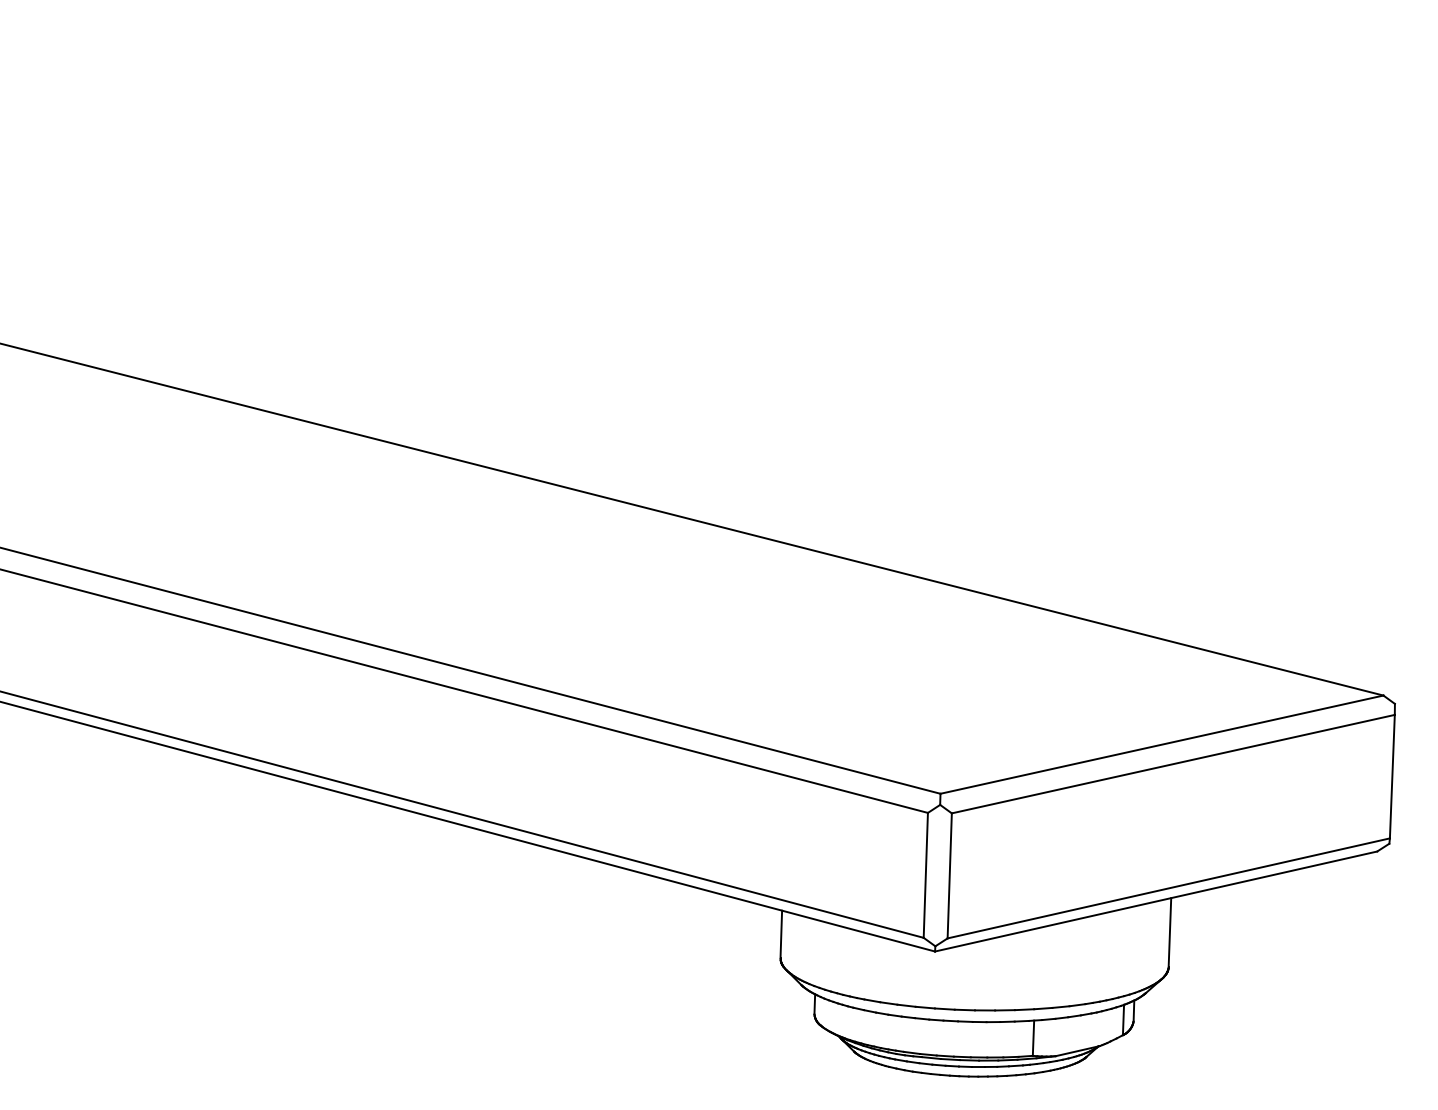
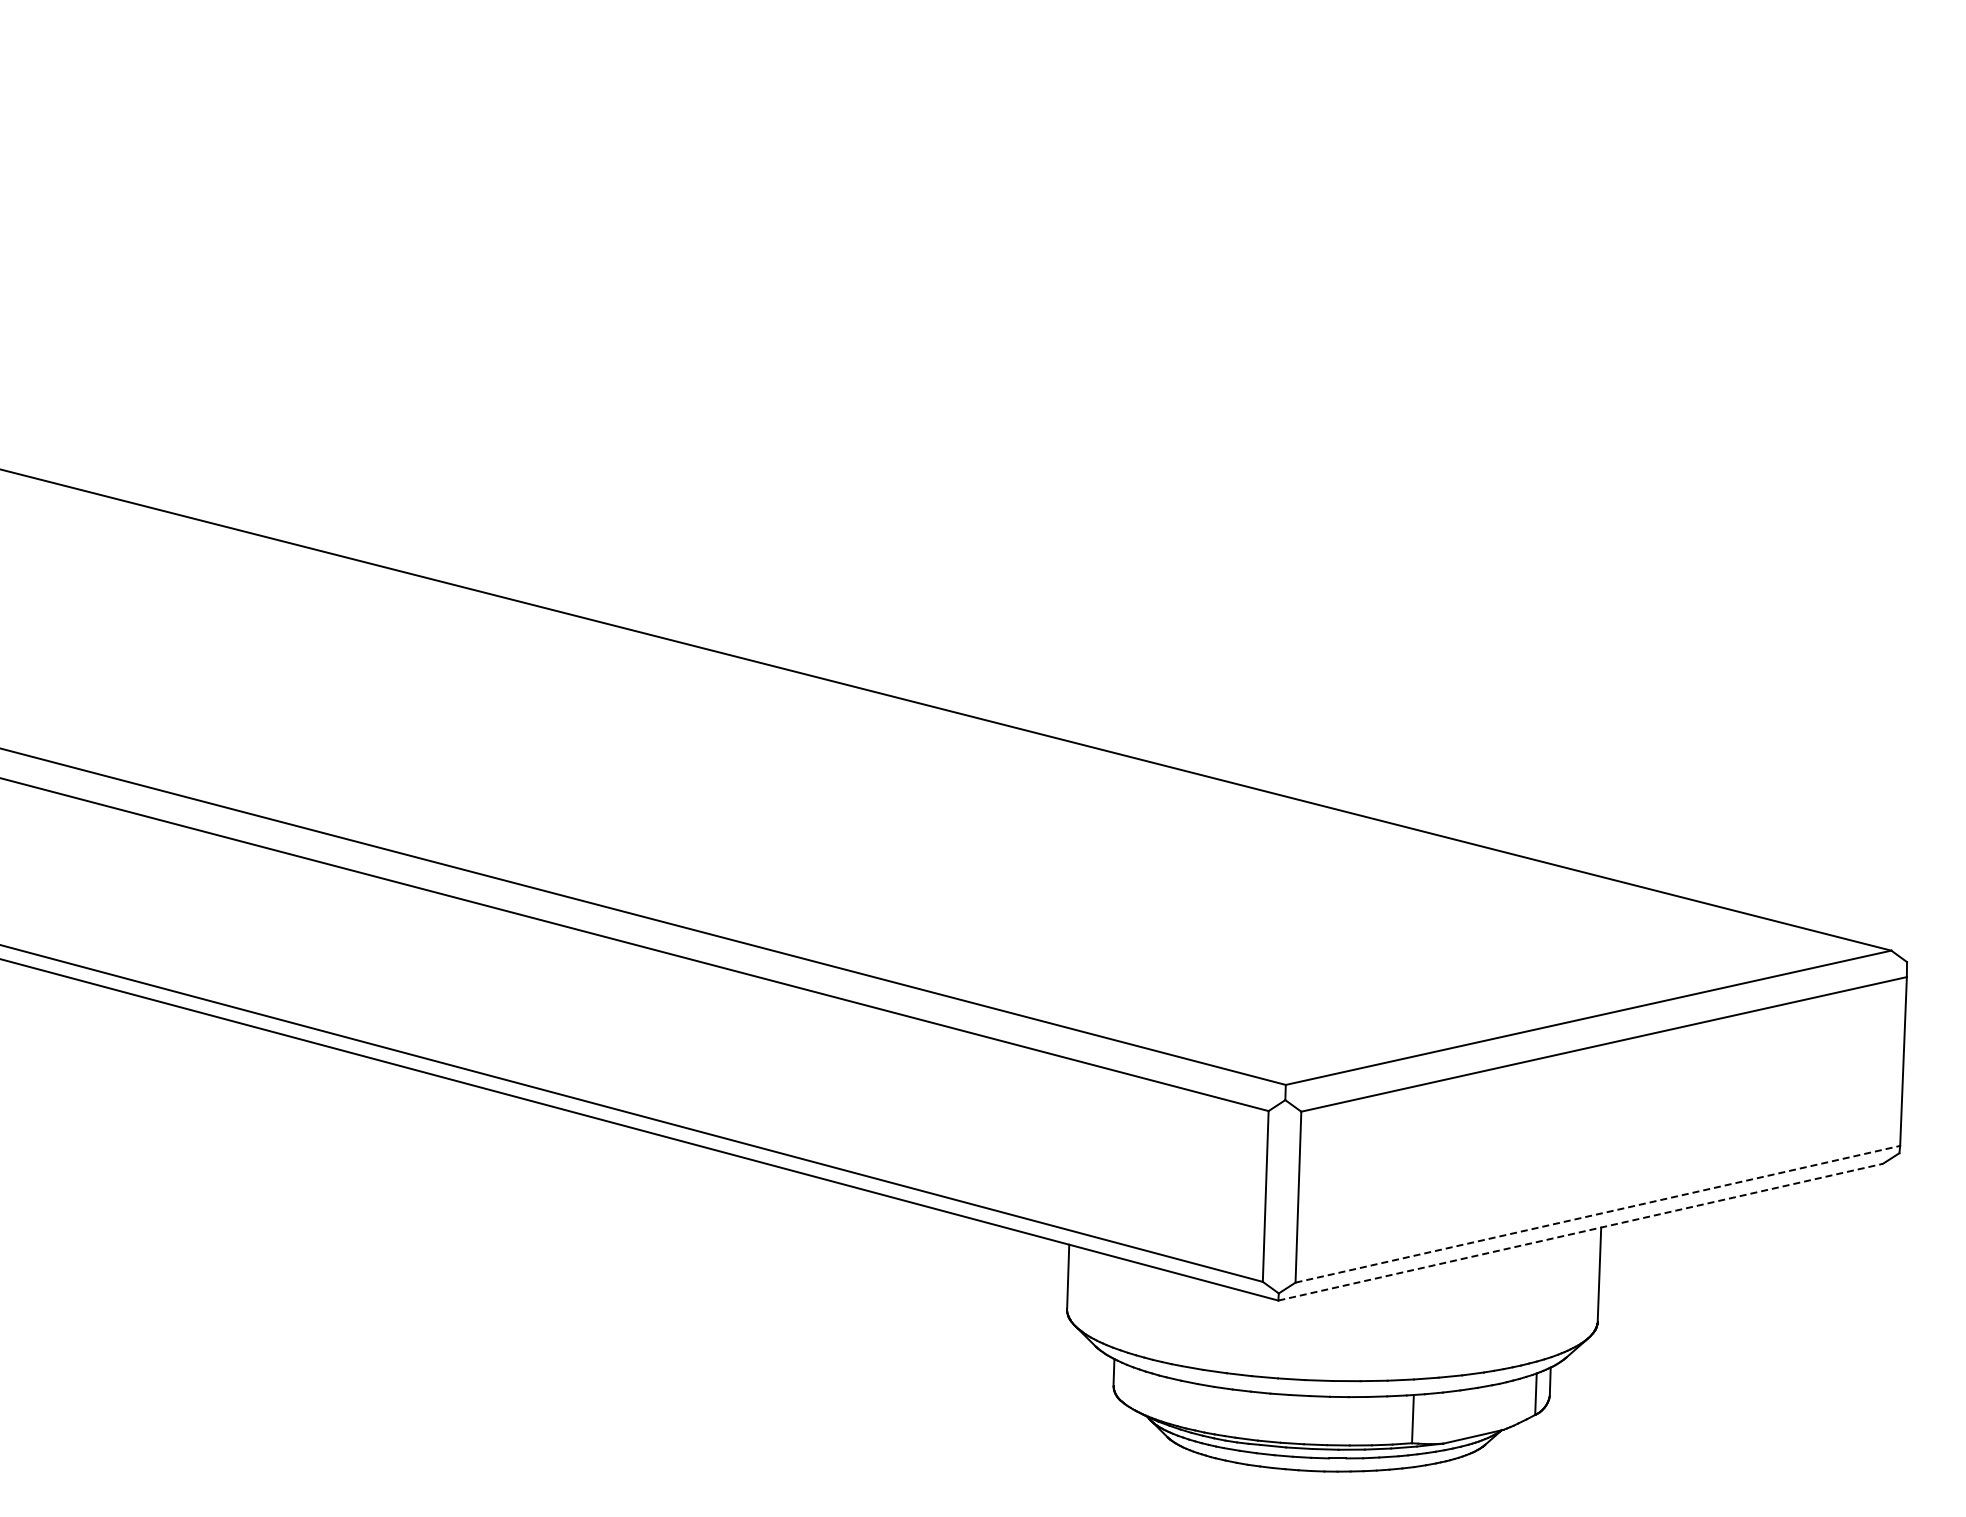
line: (1168, 888) -> (1597, 1214), solid -> dashed
line: (1156, 901) -> (1580, 1232), solid -> dashed

